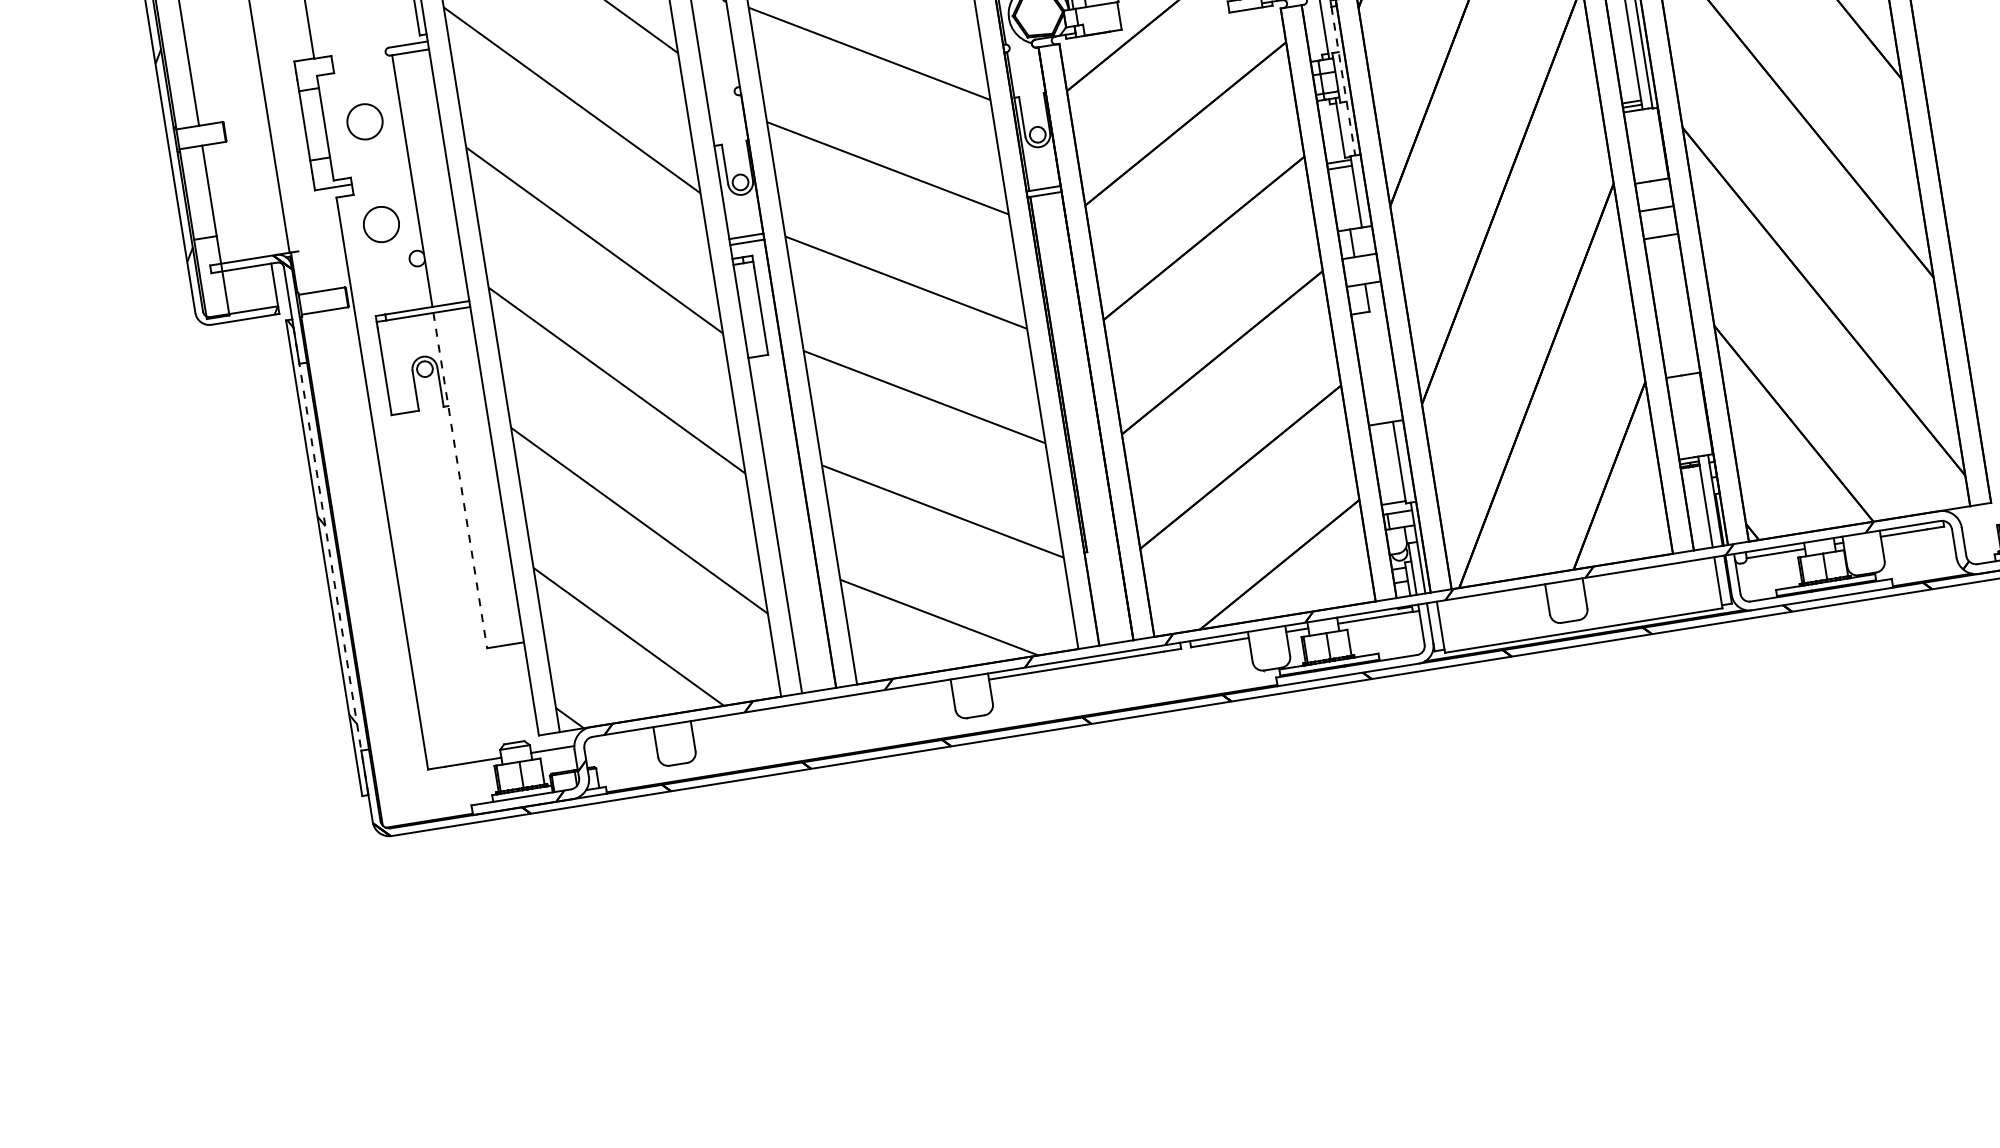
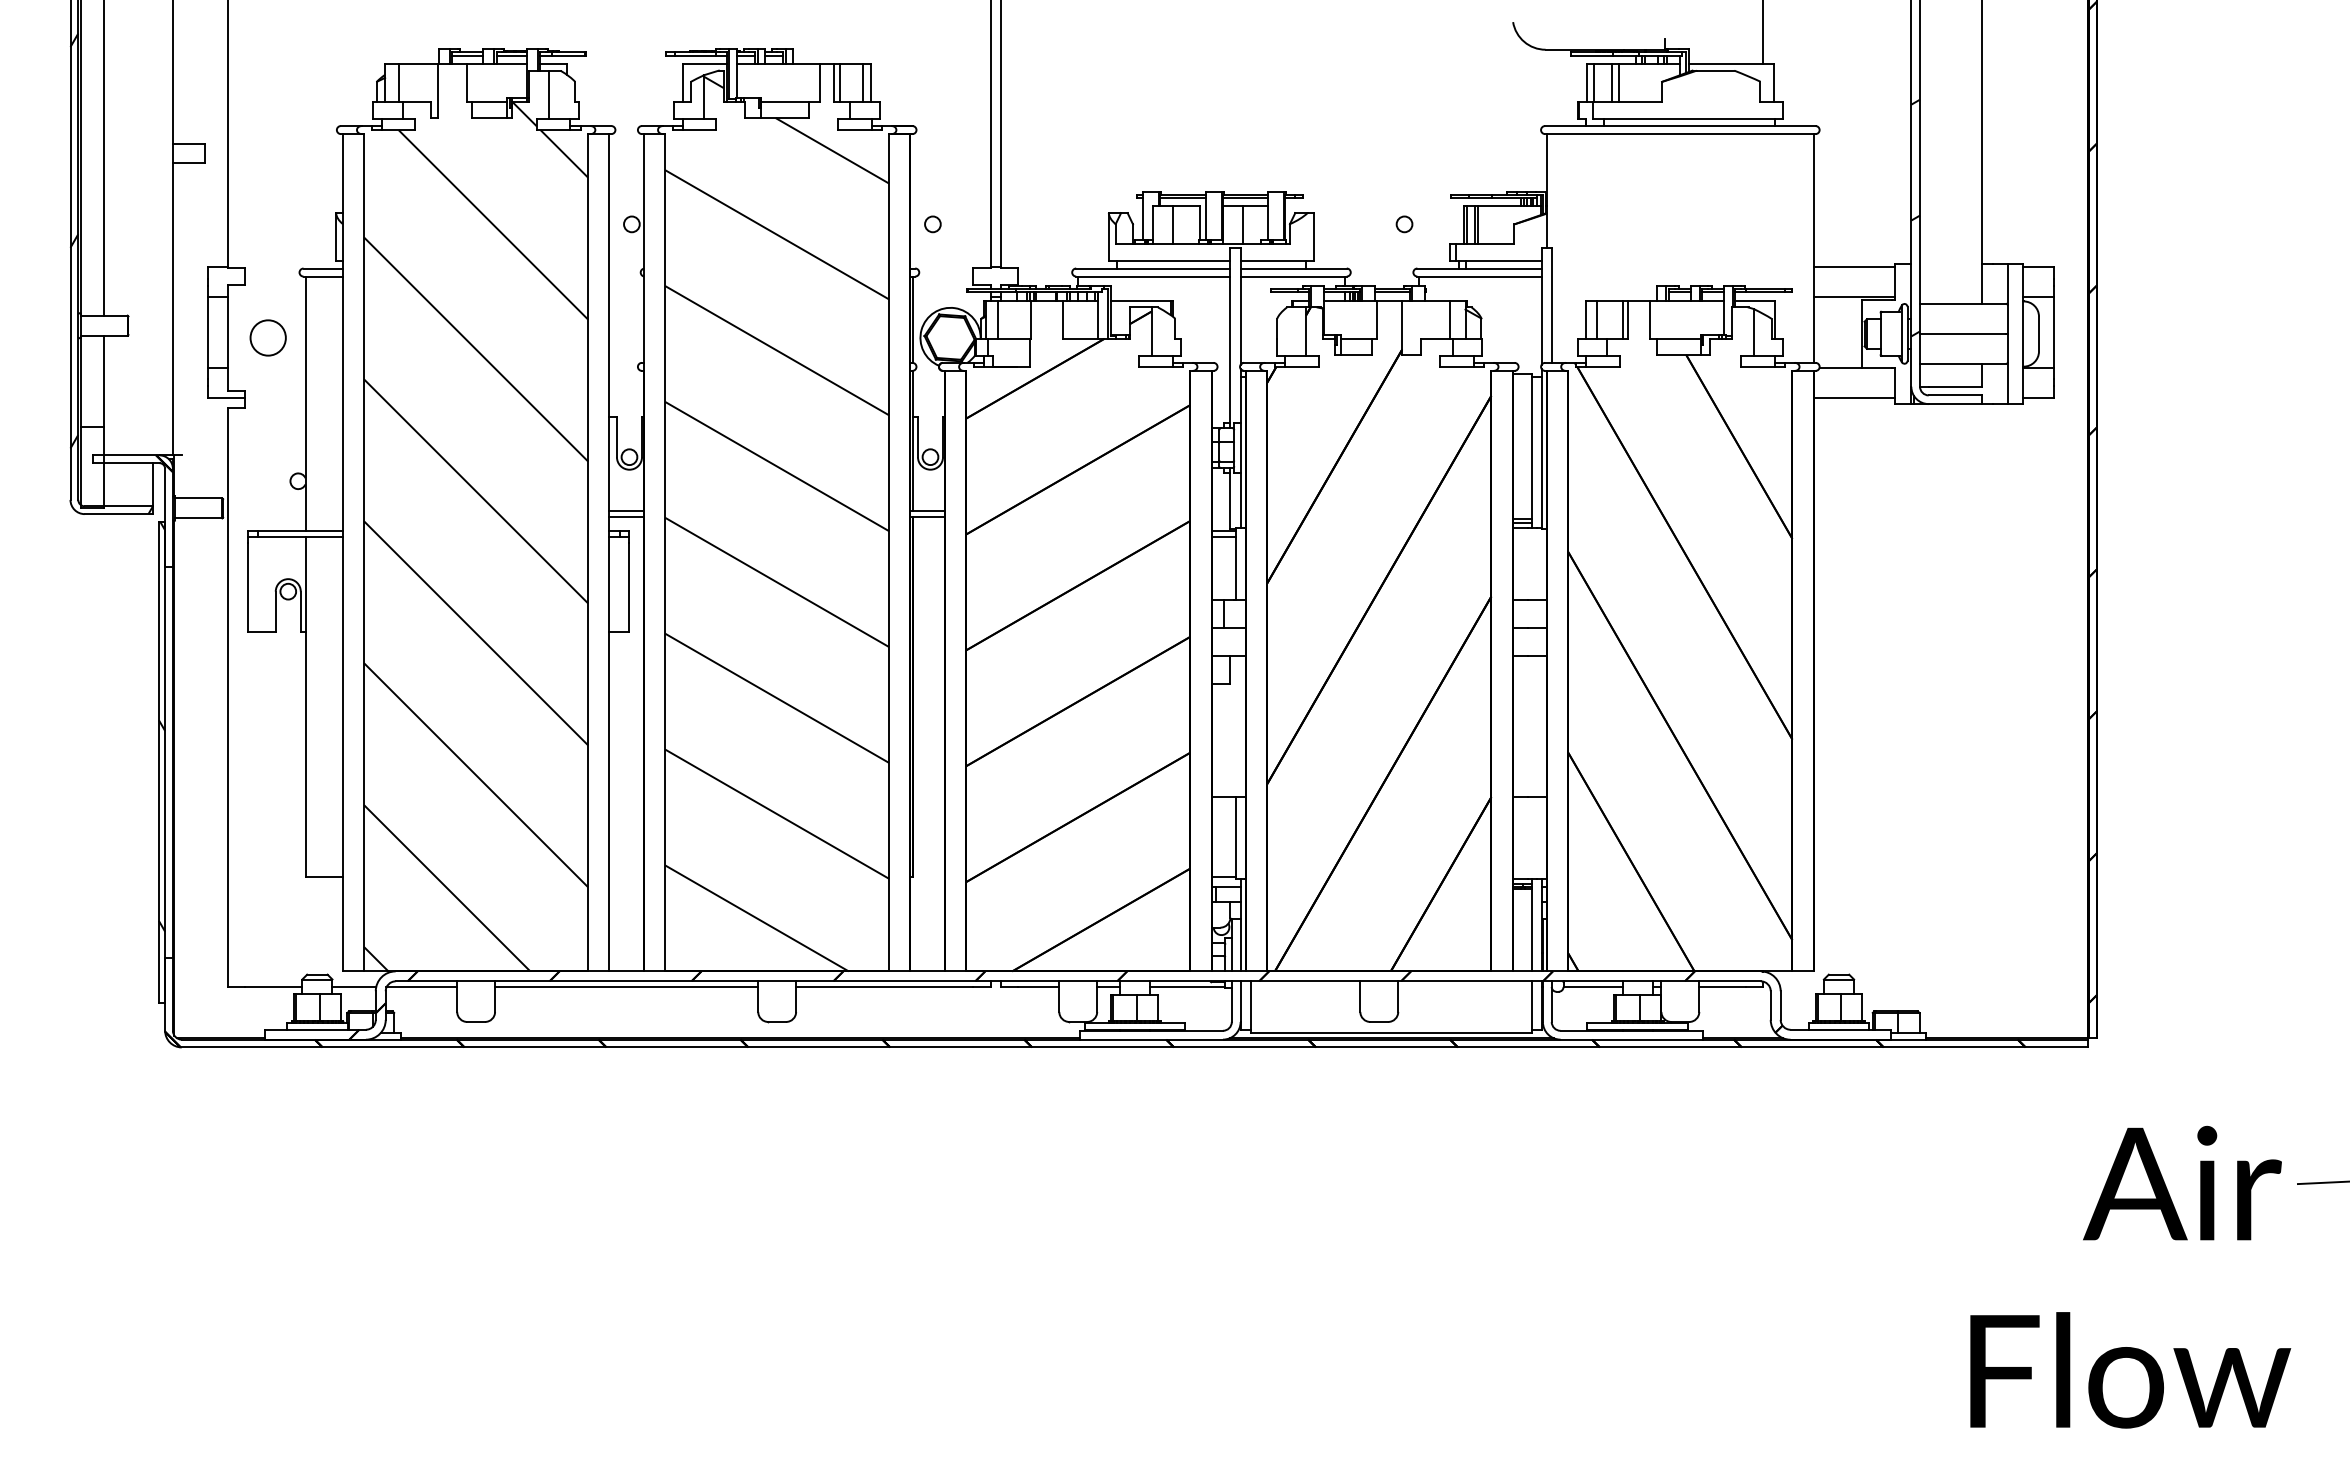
line: (1343, 82) -> (1240, 453), dashed -> solid
circle: (380, 224) -> (267, 441), removed
line: (460, 480) -> (305, 707), dashed -> solid
line: (330, 557) -> (165, 762), dashed -> solid
line: (821, 706) -> (626, 987), added
line: (619, 738) -> (421, 987), added

